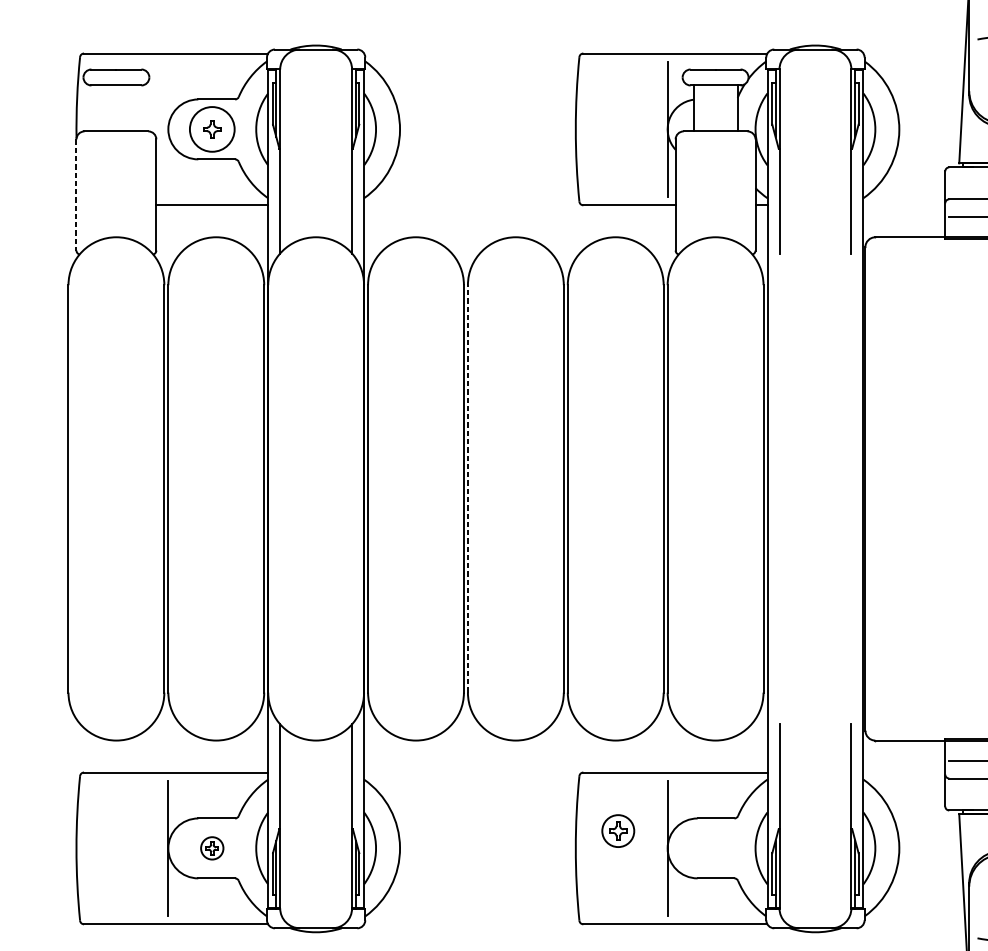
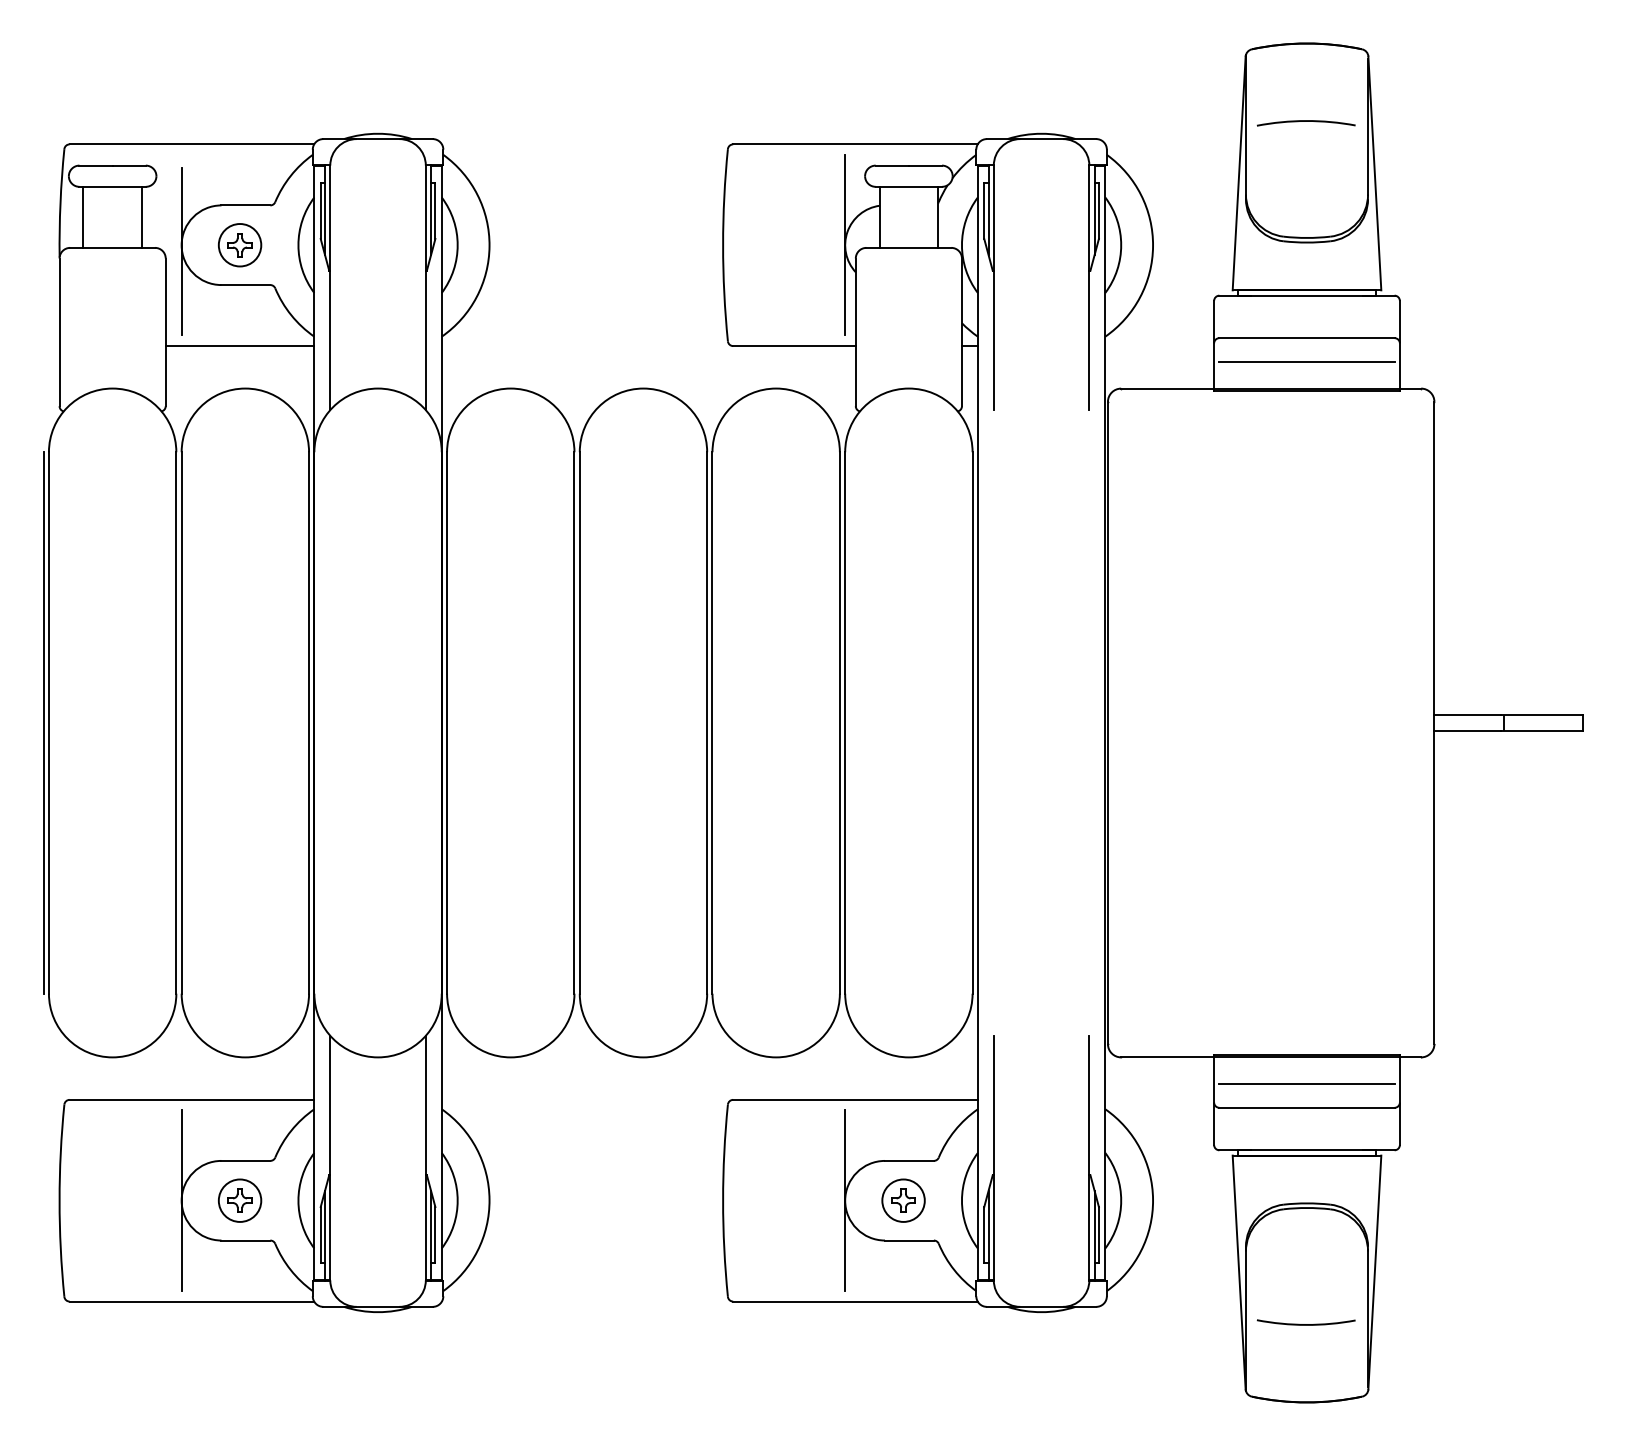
line: (94, 107) -> (83, 216), added
line: (138, 107) -> (141, 216), added
circle: (211, 129) -> (239, 245), size x0.71
line: (168, 134) -> (181, 251), added
line: (76, 195) -> (59, 332), dashed -> solid
line: (64, 488) -> (43, 722), added
line: (467, 488) -> (579, 722), dashed -> solid
part: (618, 830) -> (903, 1200), moved
part: (211, 848) -> (239, 1200), size x1.43

